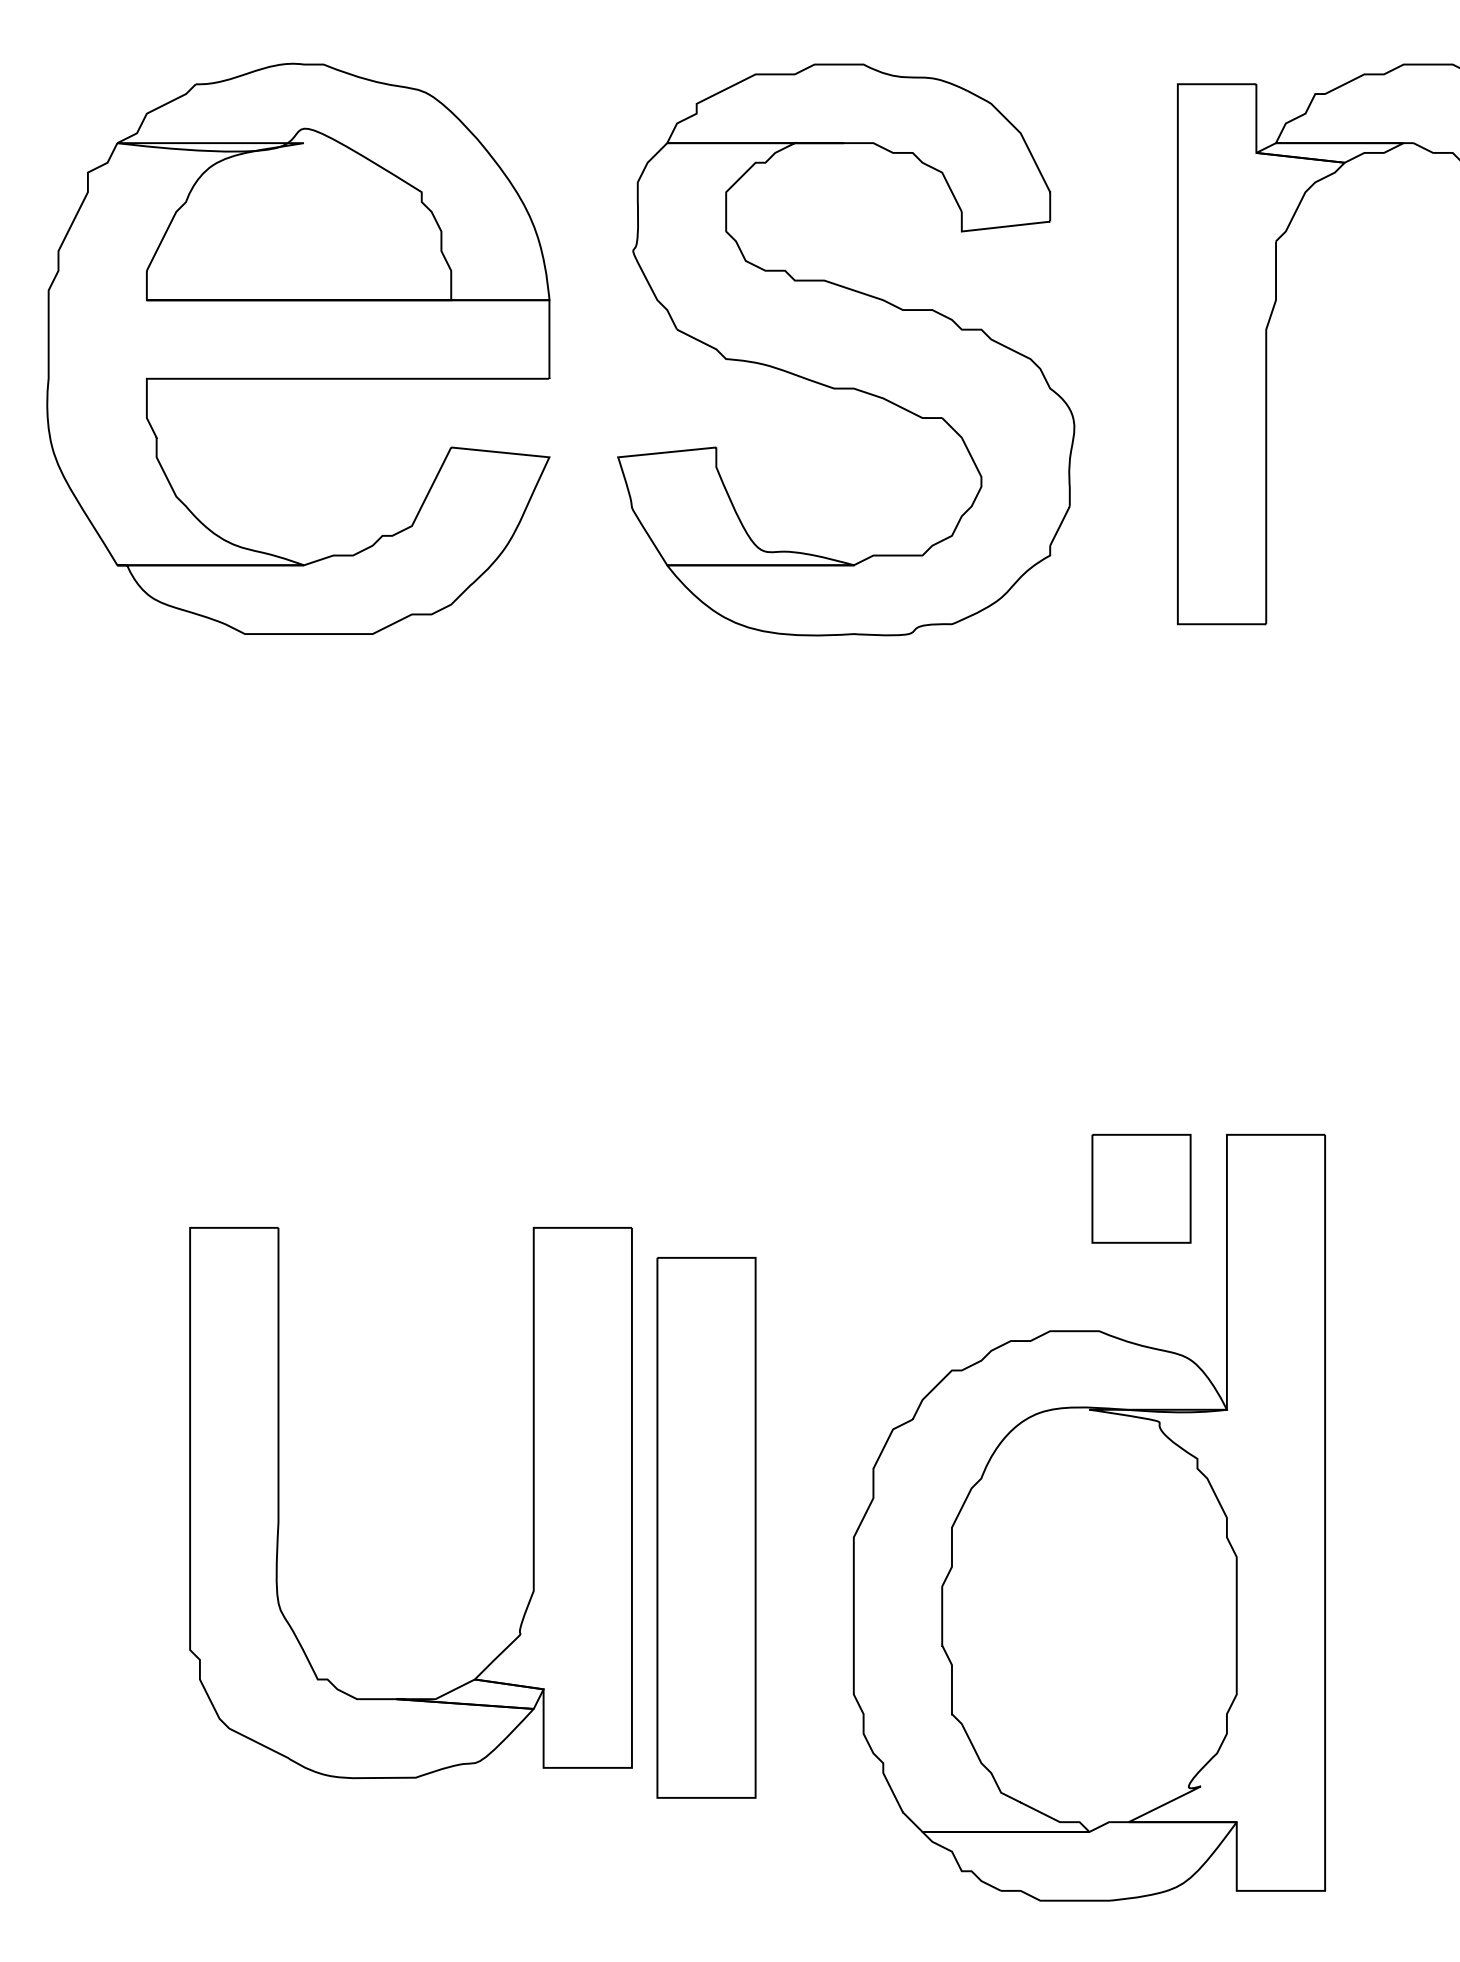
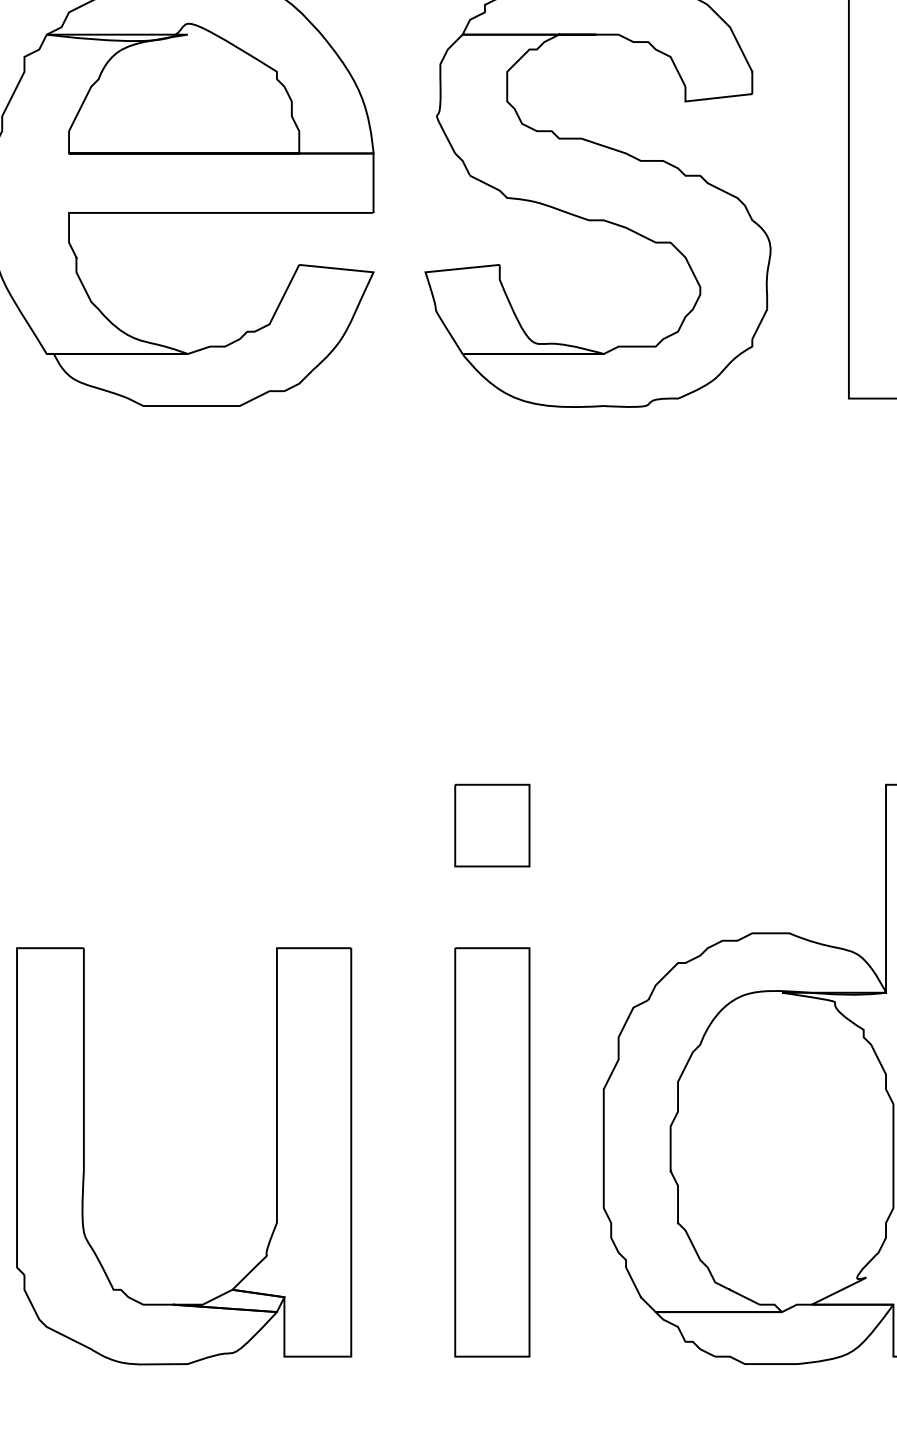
part: (1141, 1188) -> (492, 825), moved
part: (532, 1503) -> (276, 1156), moved
part: (706, 1527) -> (492, 1152), moved

